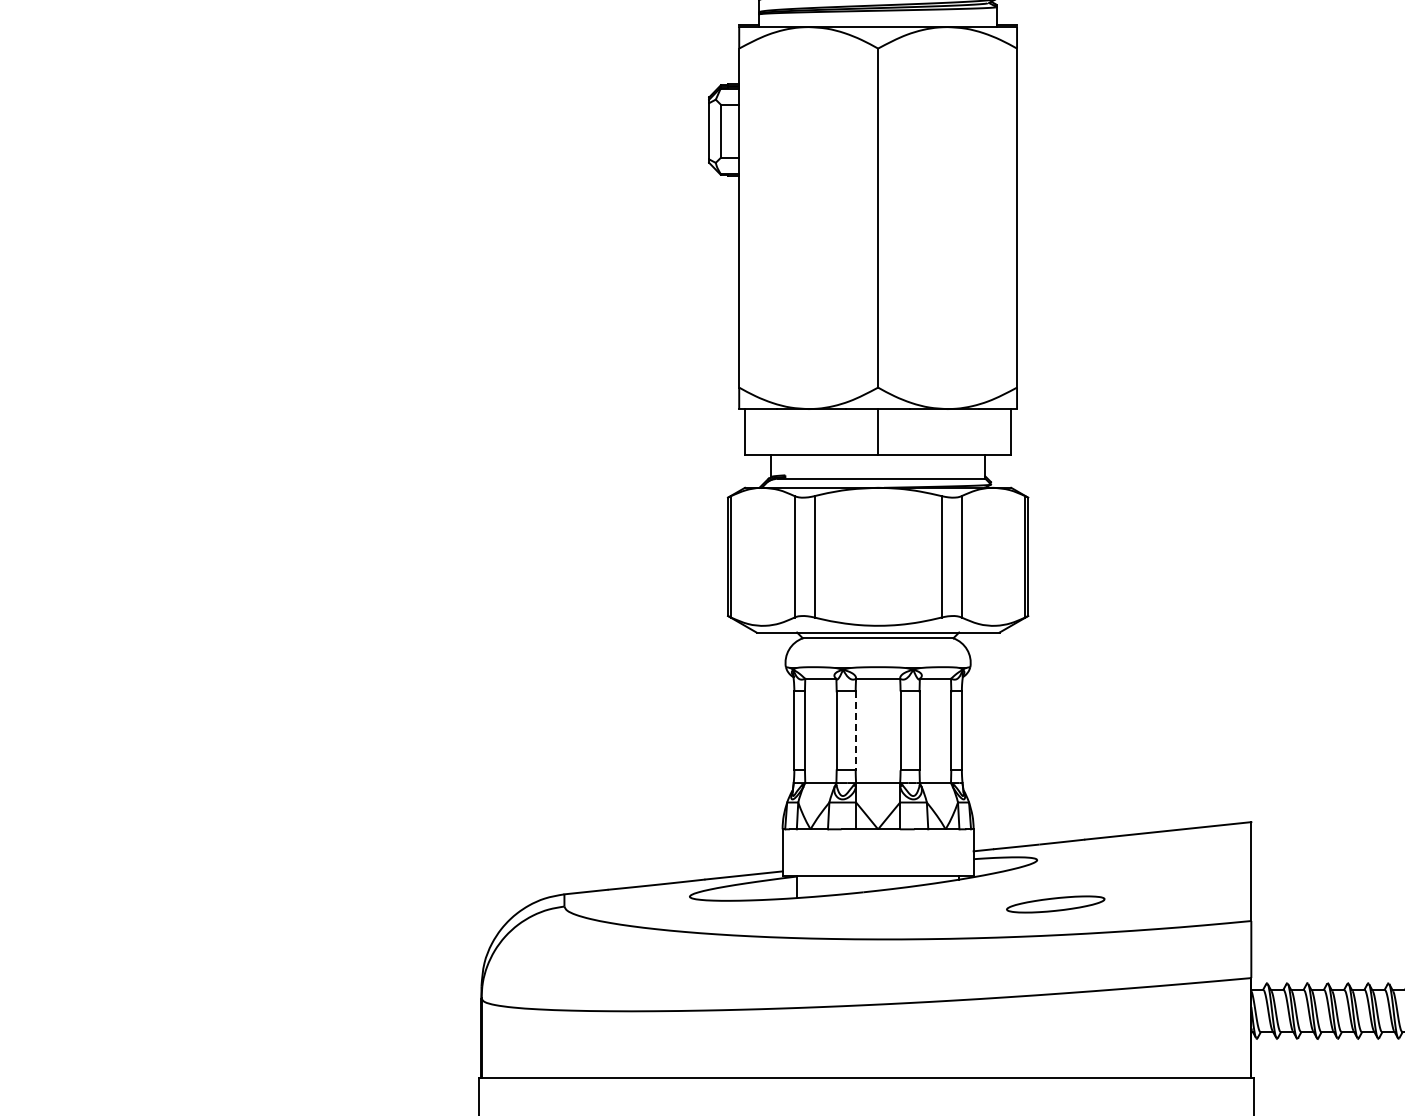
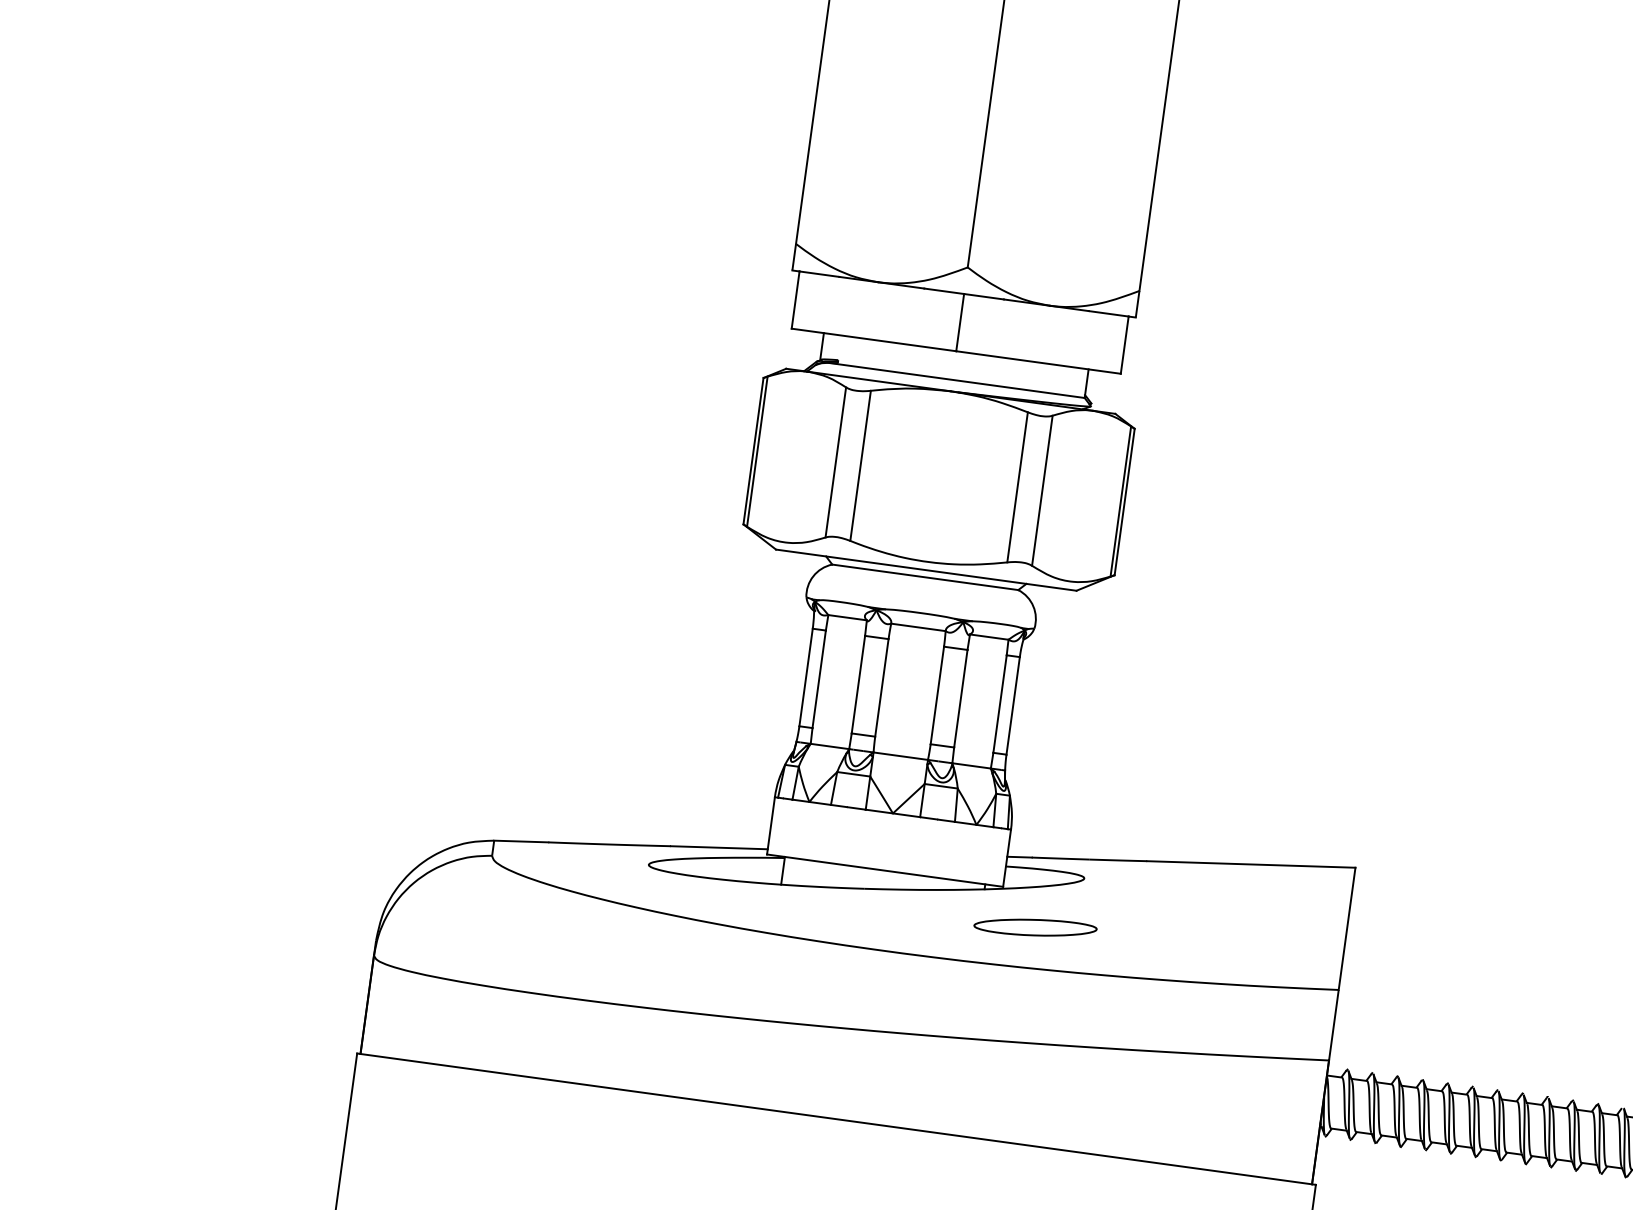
line: (855, 731) -> (881, 688), dashed -> solid
part: (1055, 904) -> (1035, 927), moved

